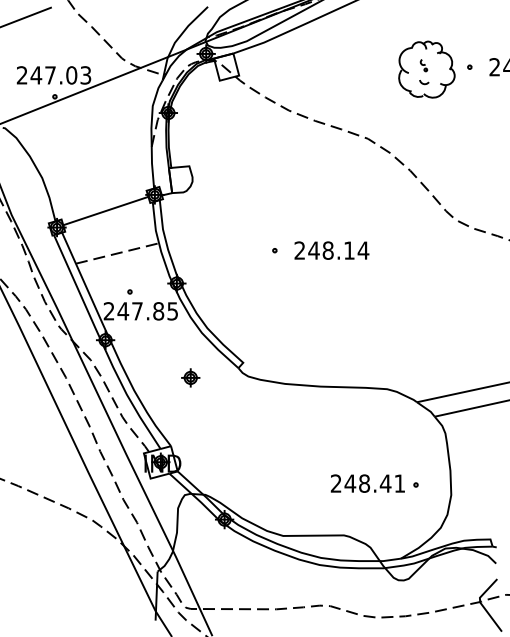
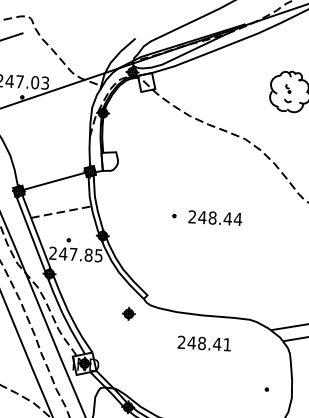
text: (349, 250) -> (227, 218), 248.14 -> 248.44
part: (190, 377) -> (128, 313), moved
text: (367, 483) -> (204, 343), moved

